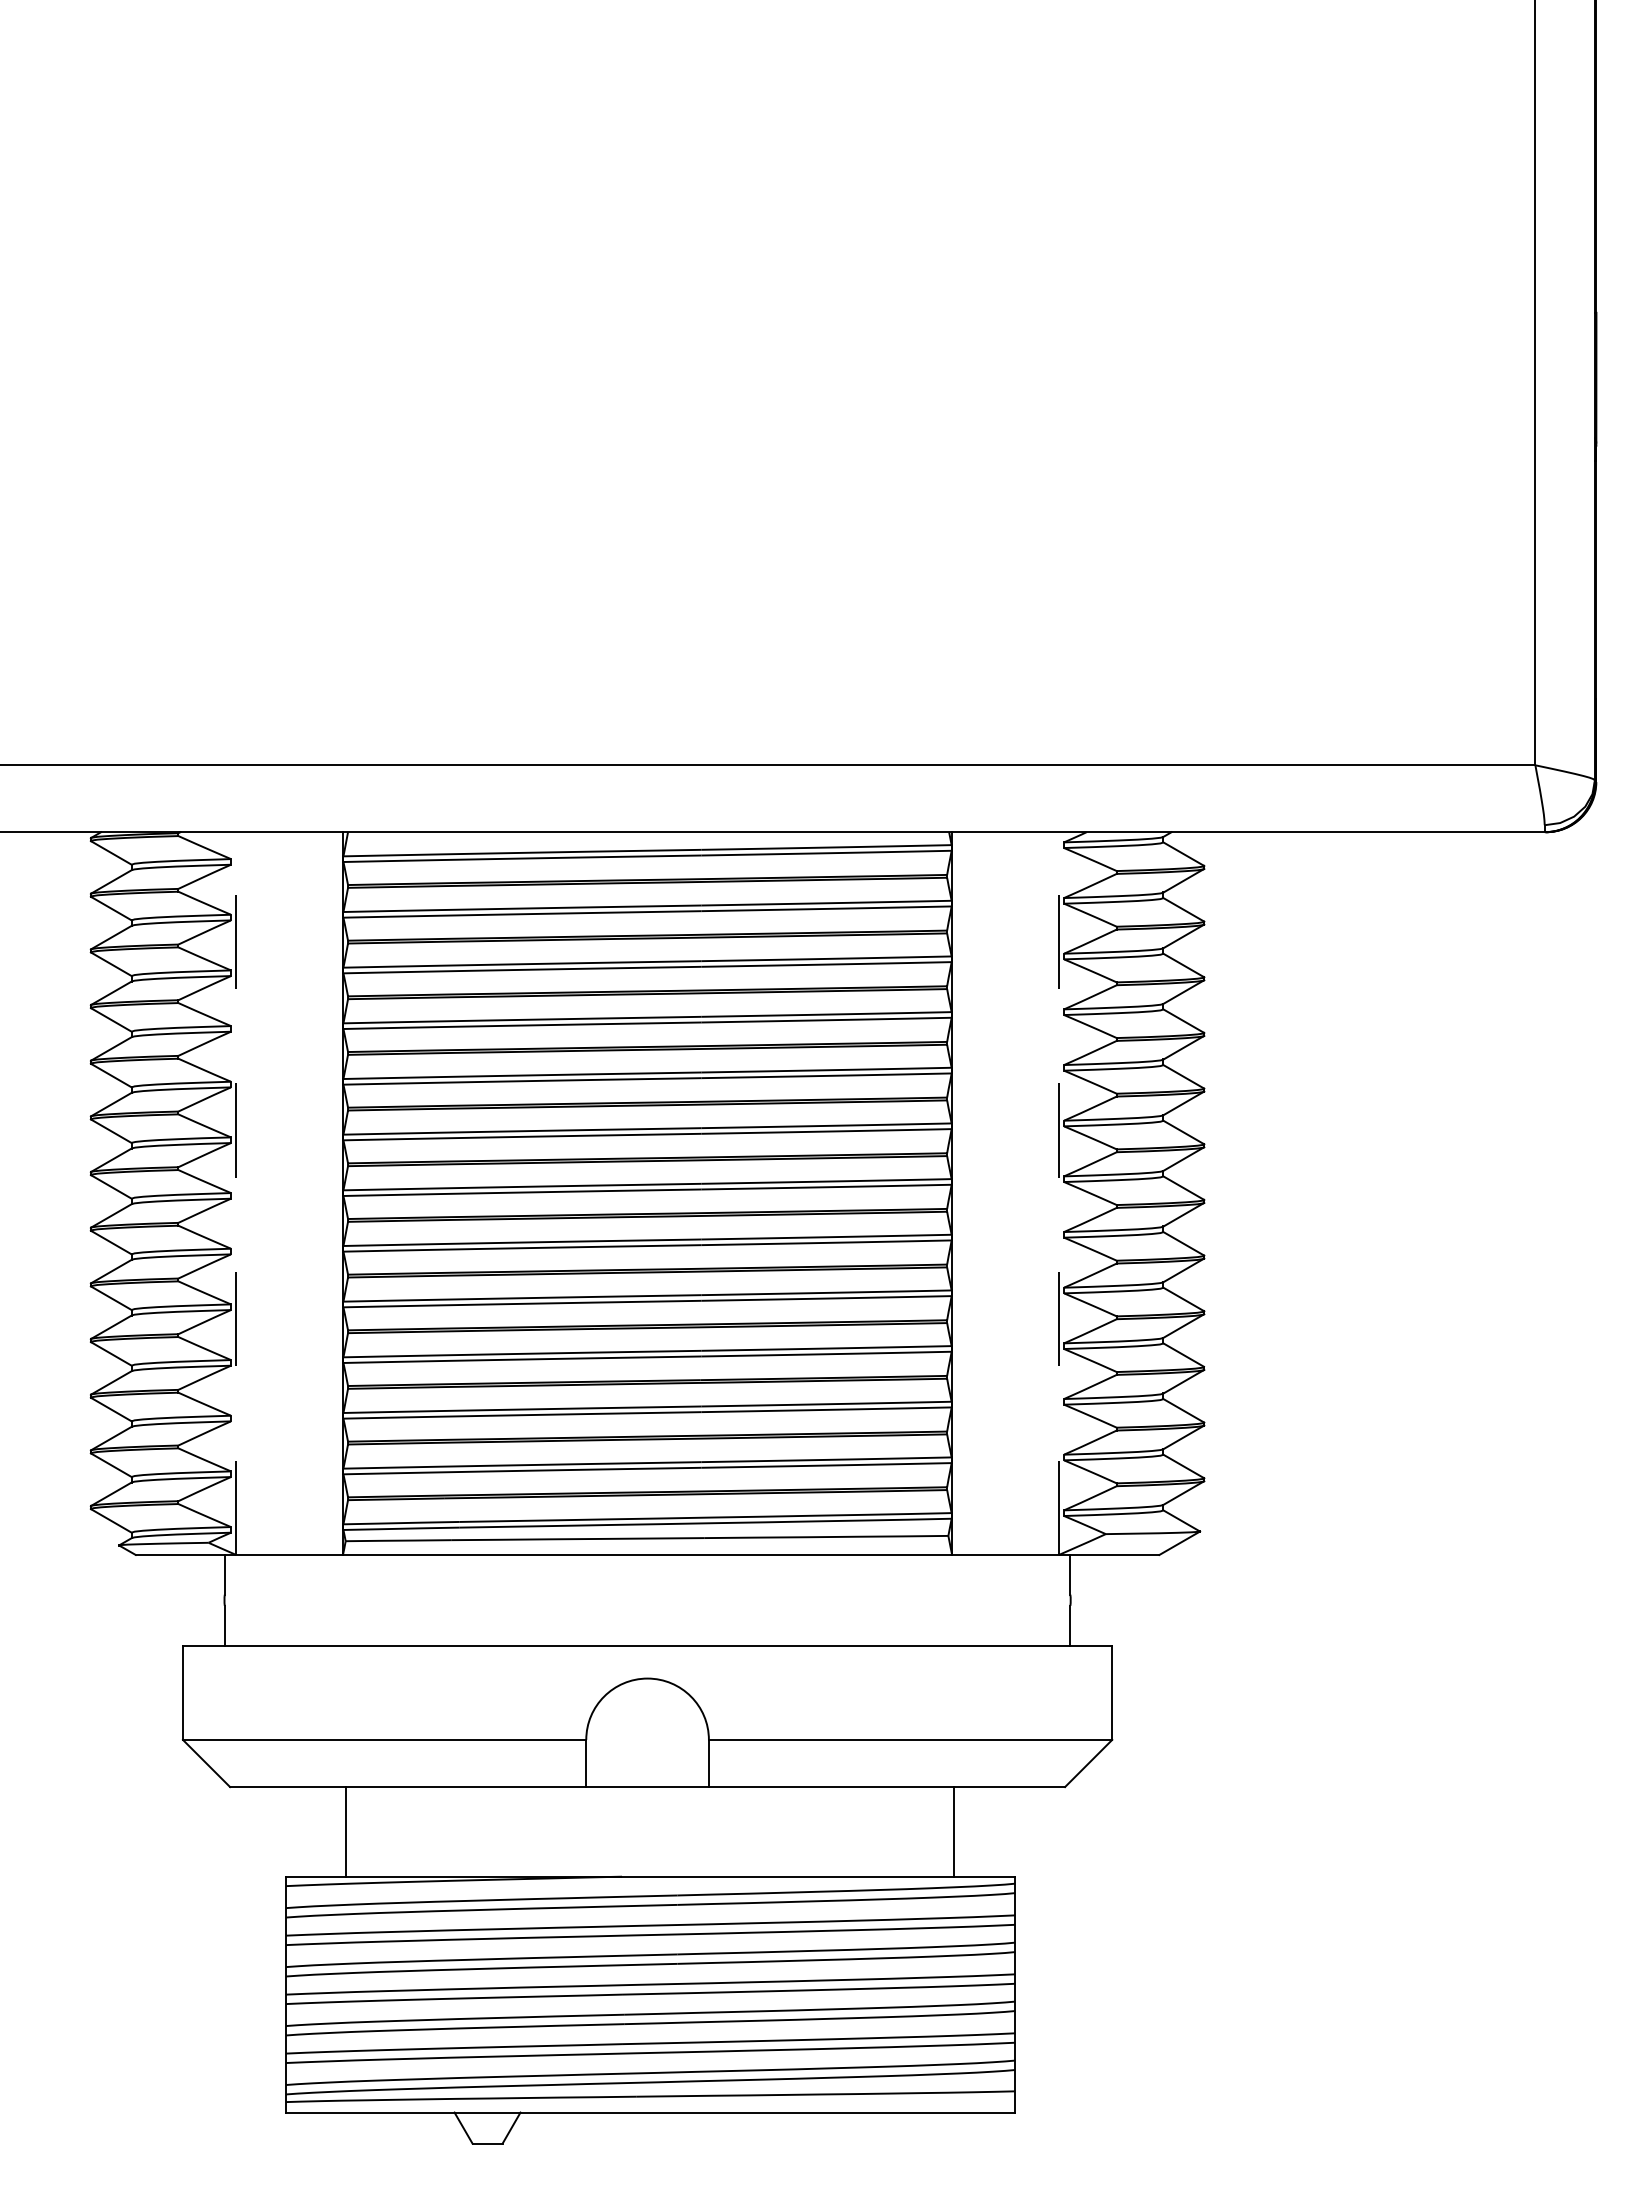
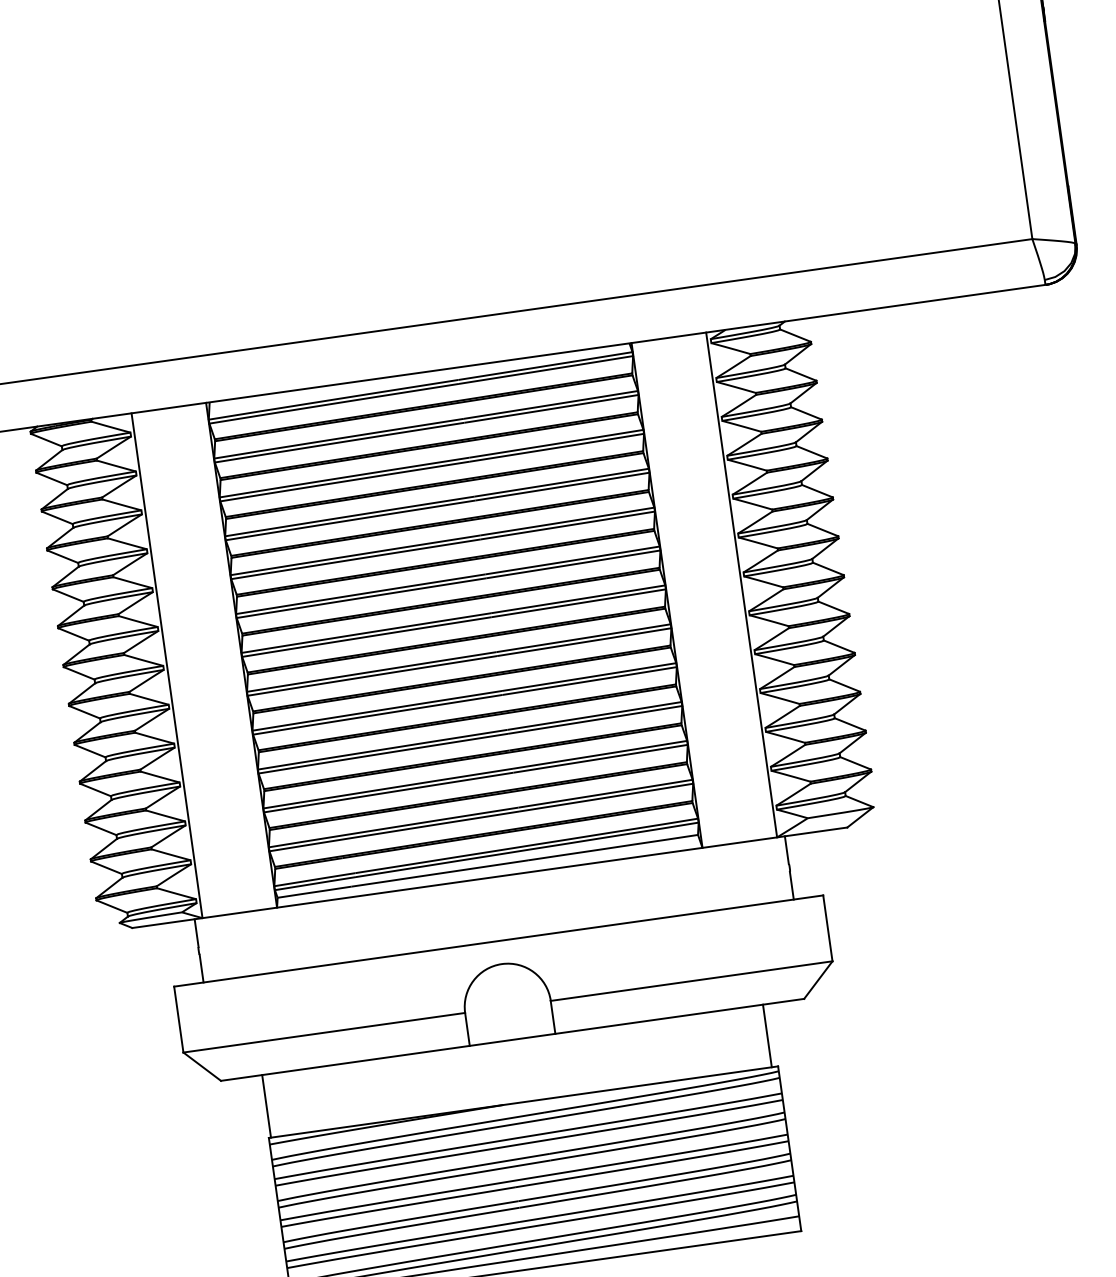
line: (236, 1193) -> (167, 665), dashed -> solid
line: (1058, 1193) -> (741, 584), dashed -> solid
line: (346, 1831) -> (266, 1106), moved
line: (954, 1831) -> (767, 1035), moved

